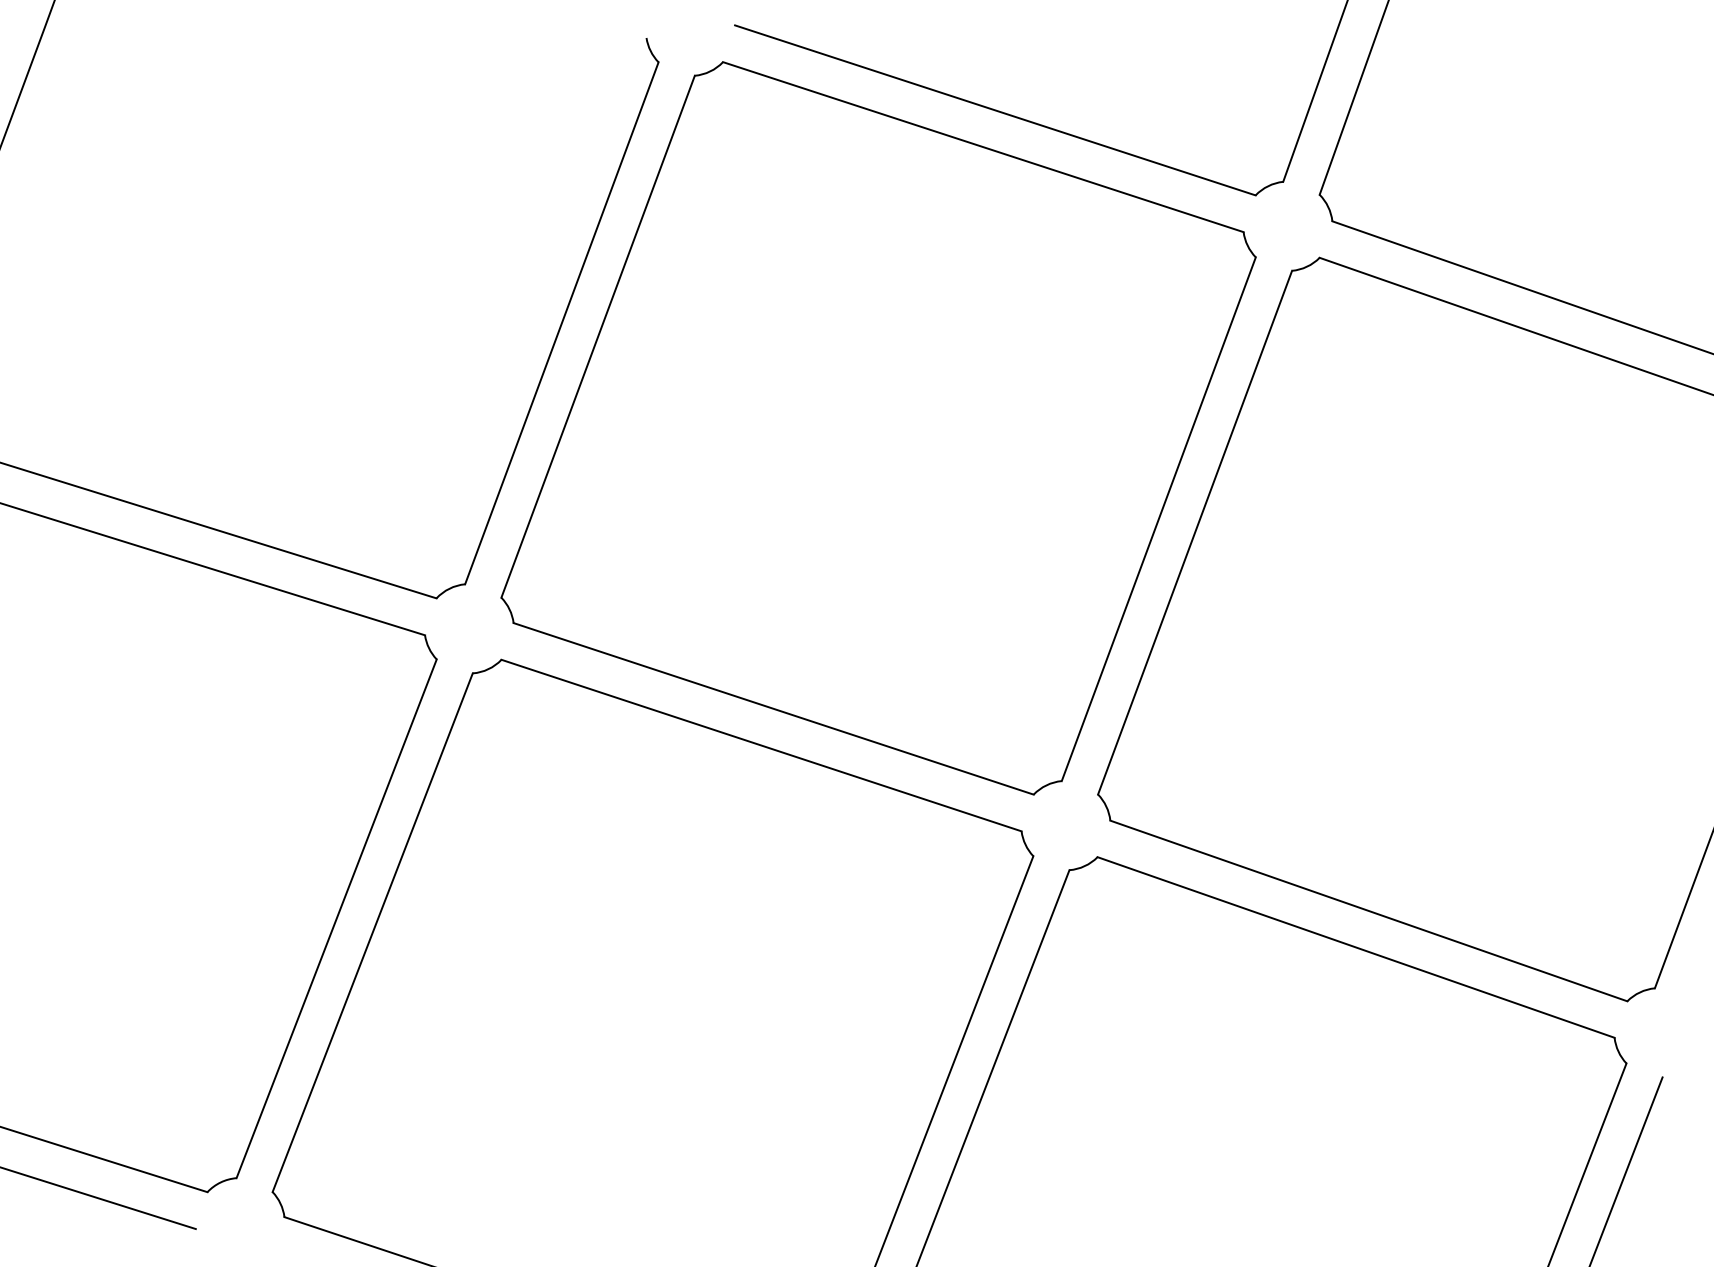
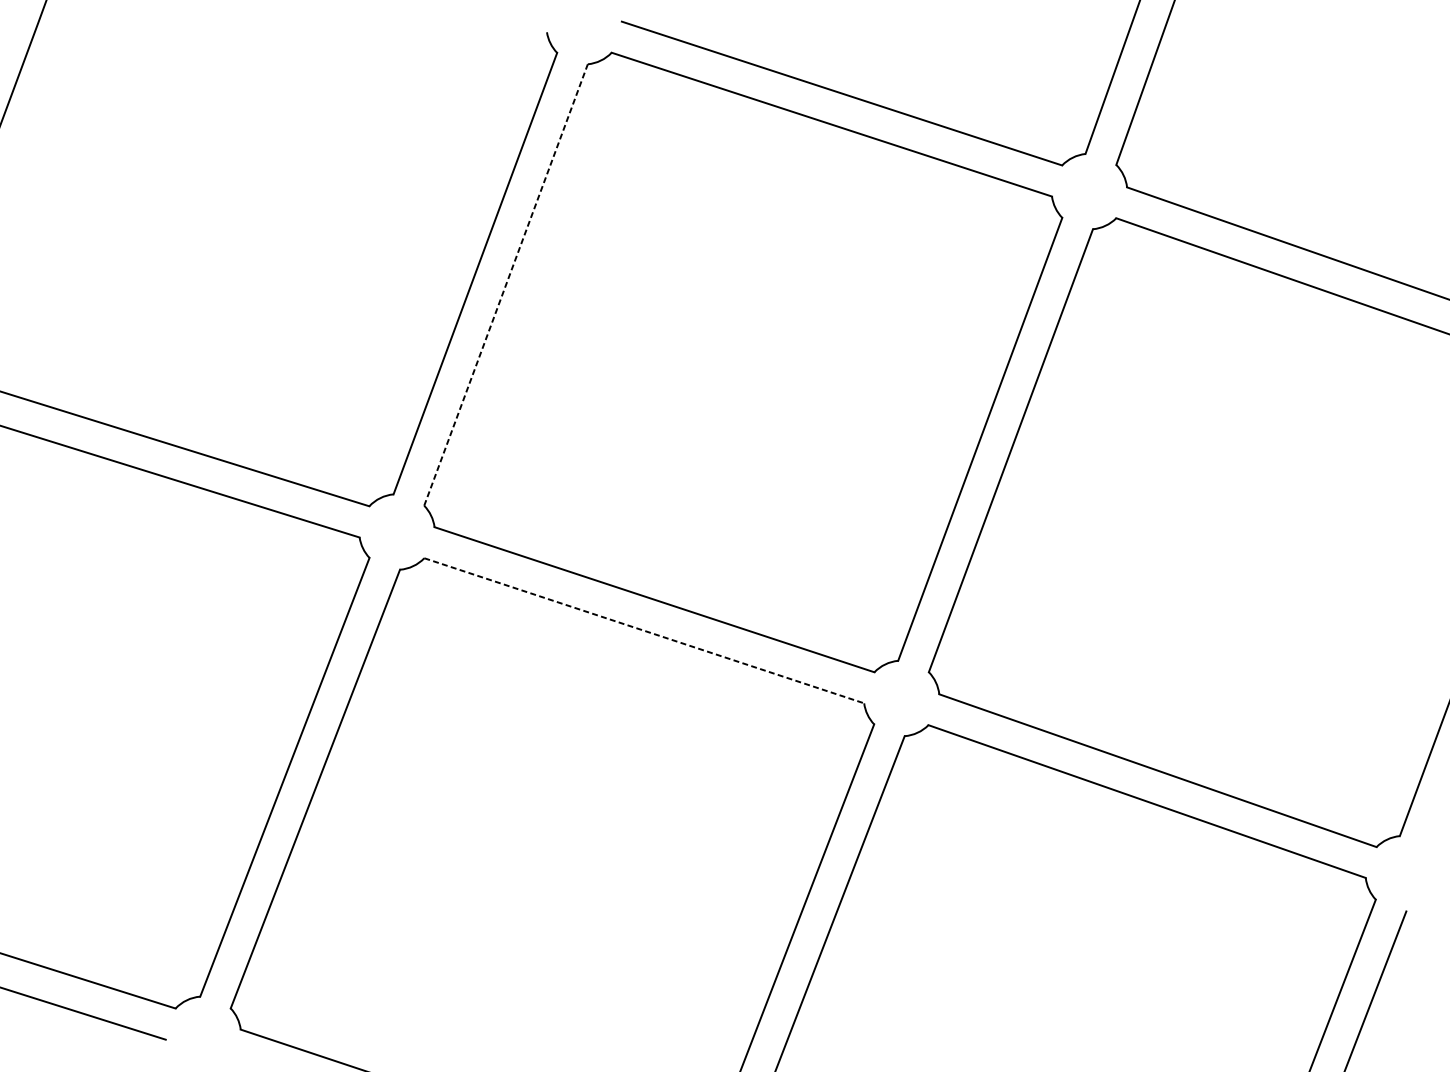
line: (598, 336) -> (506, 284), solid -> dashed
line: (761, 745) -> (644, 630), solid -> dashed

